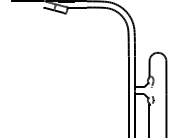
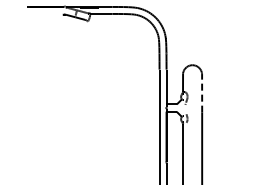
line: (166, 76) -> (202, 92), solid -> dashed

